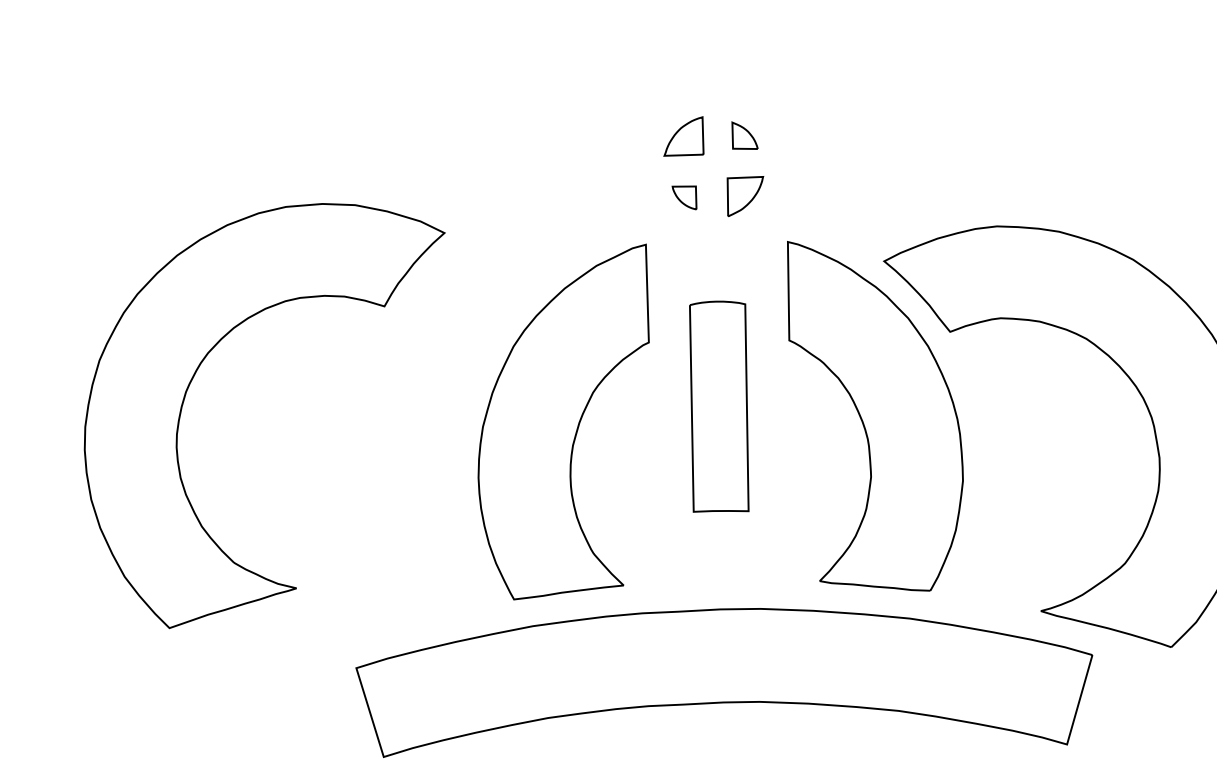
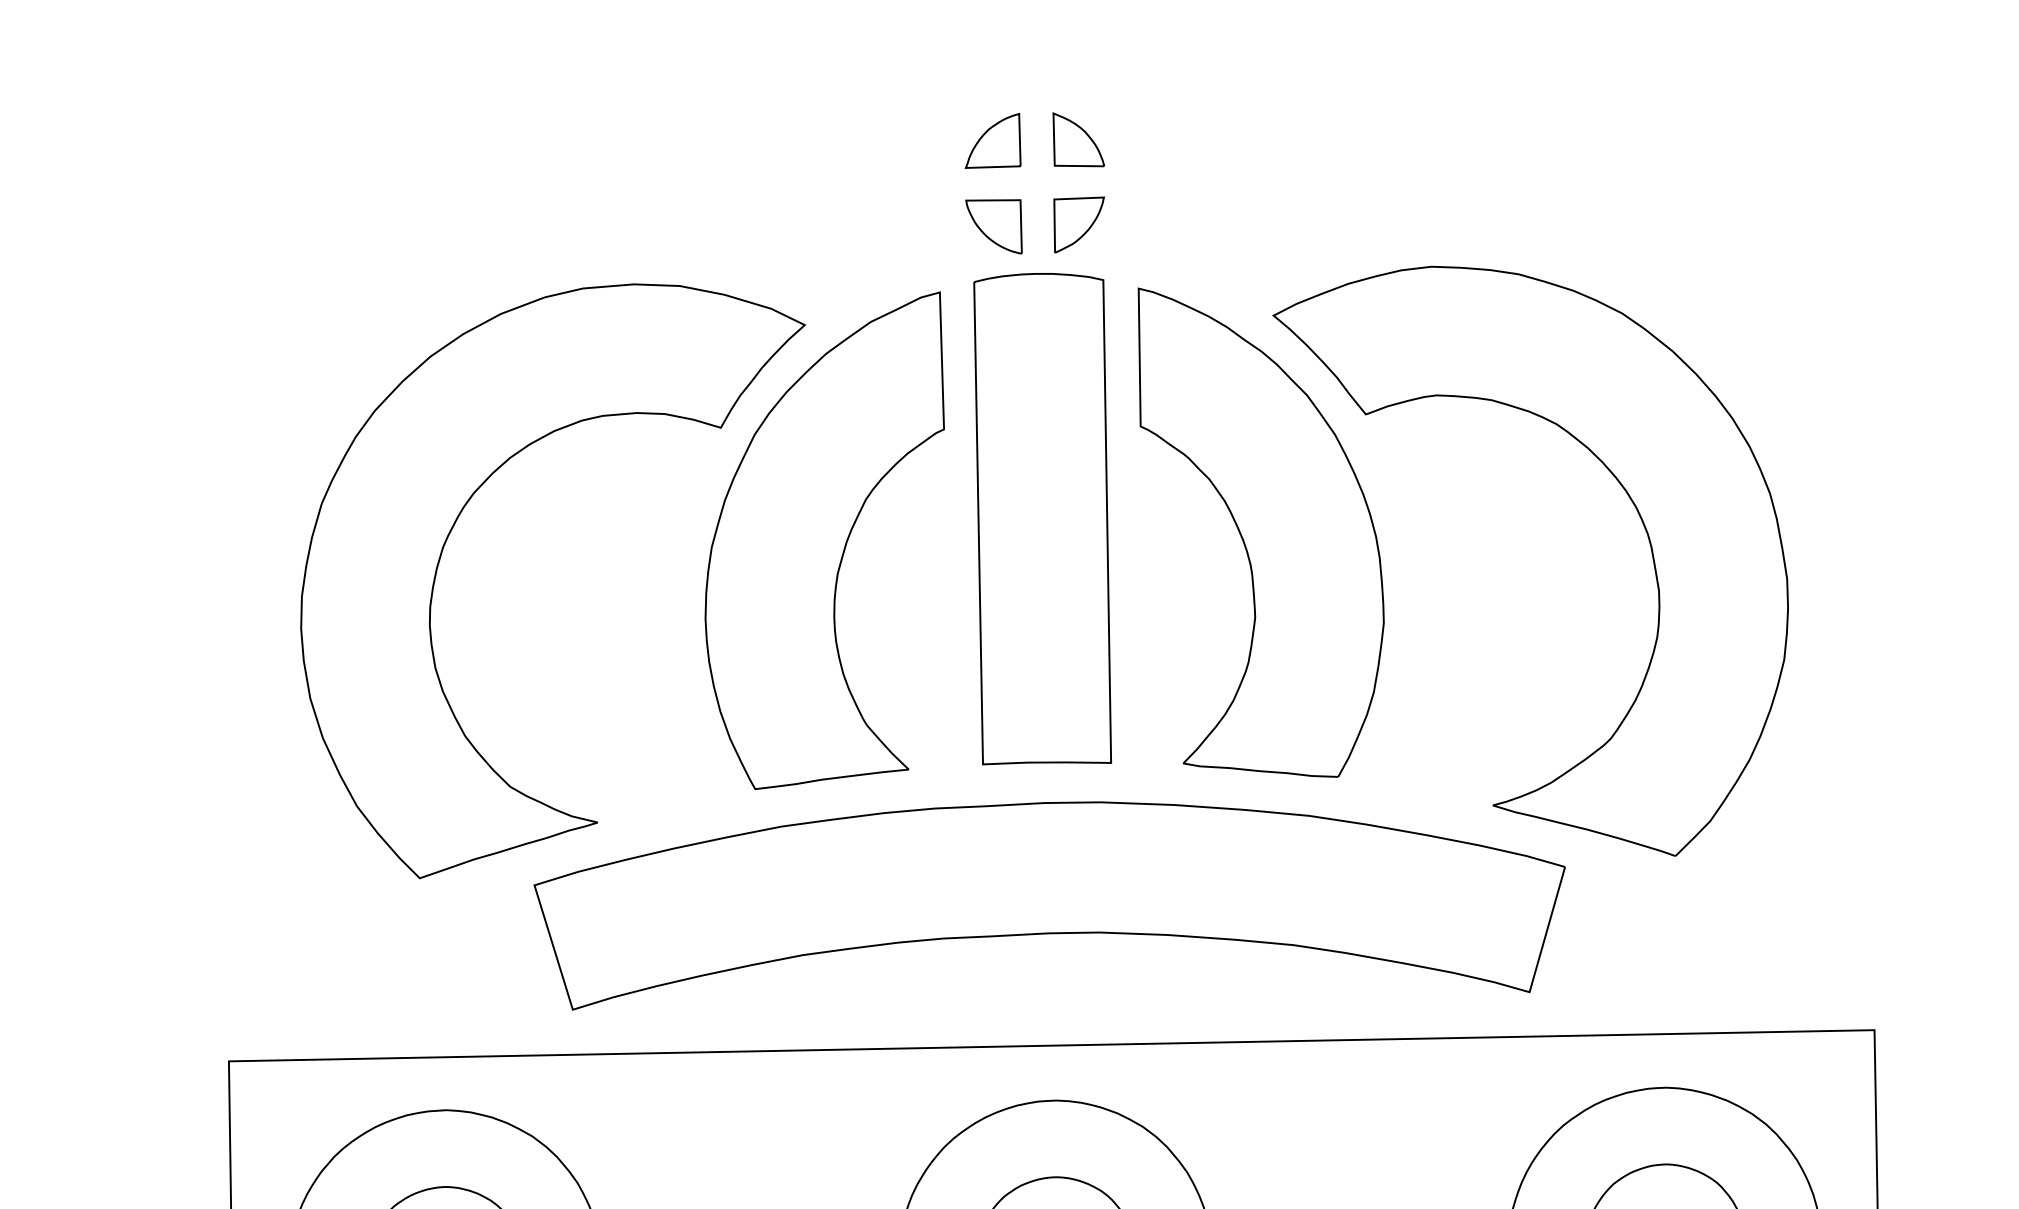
part: (744, 135) -> (1078, 139), size x1.43
part: (684, 197) -> (993, 226), size x1.67
part: (194, 375) -> (455, 524), moved
part: (719, 406) -> (1042, 519), size x1.67

